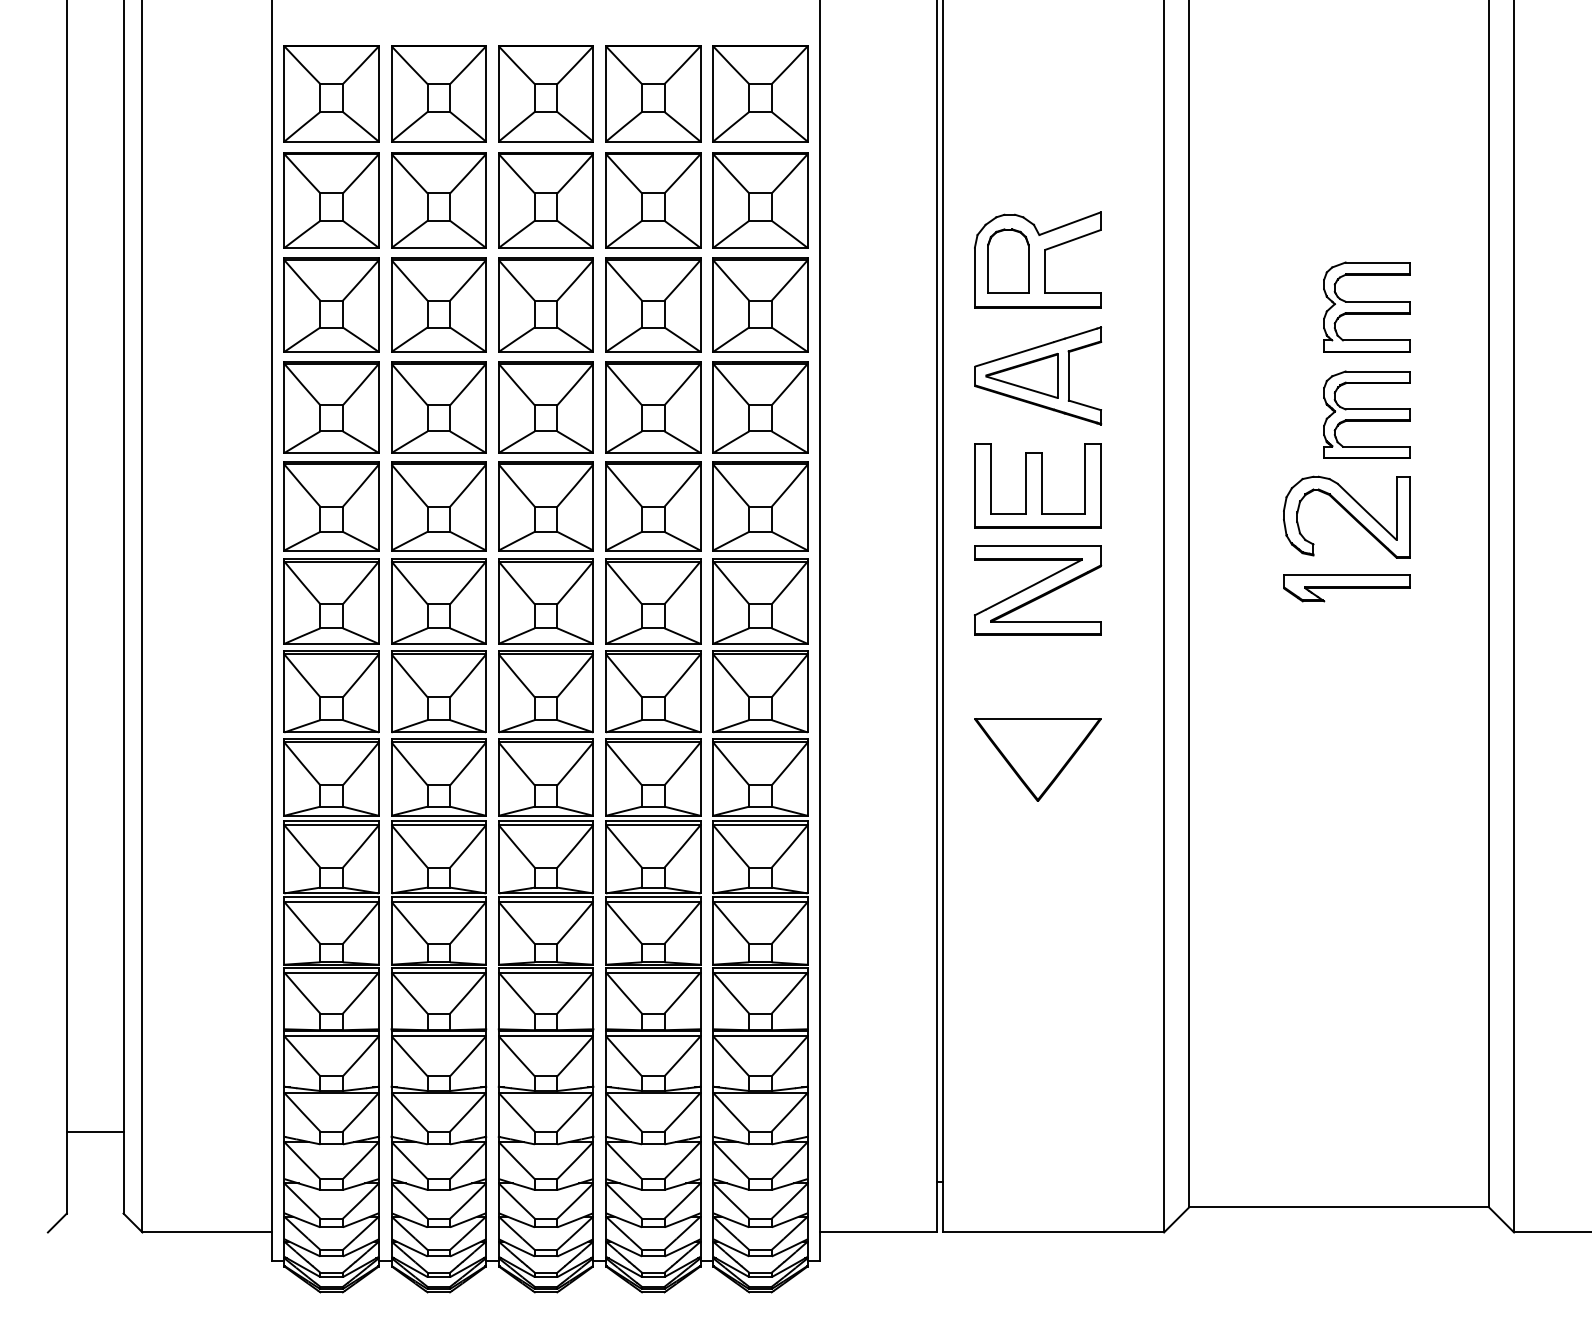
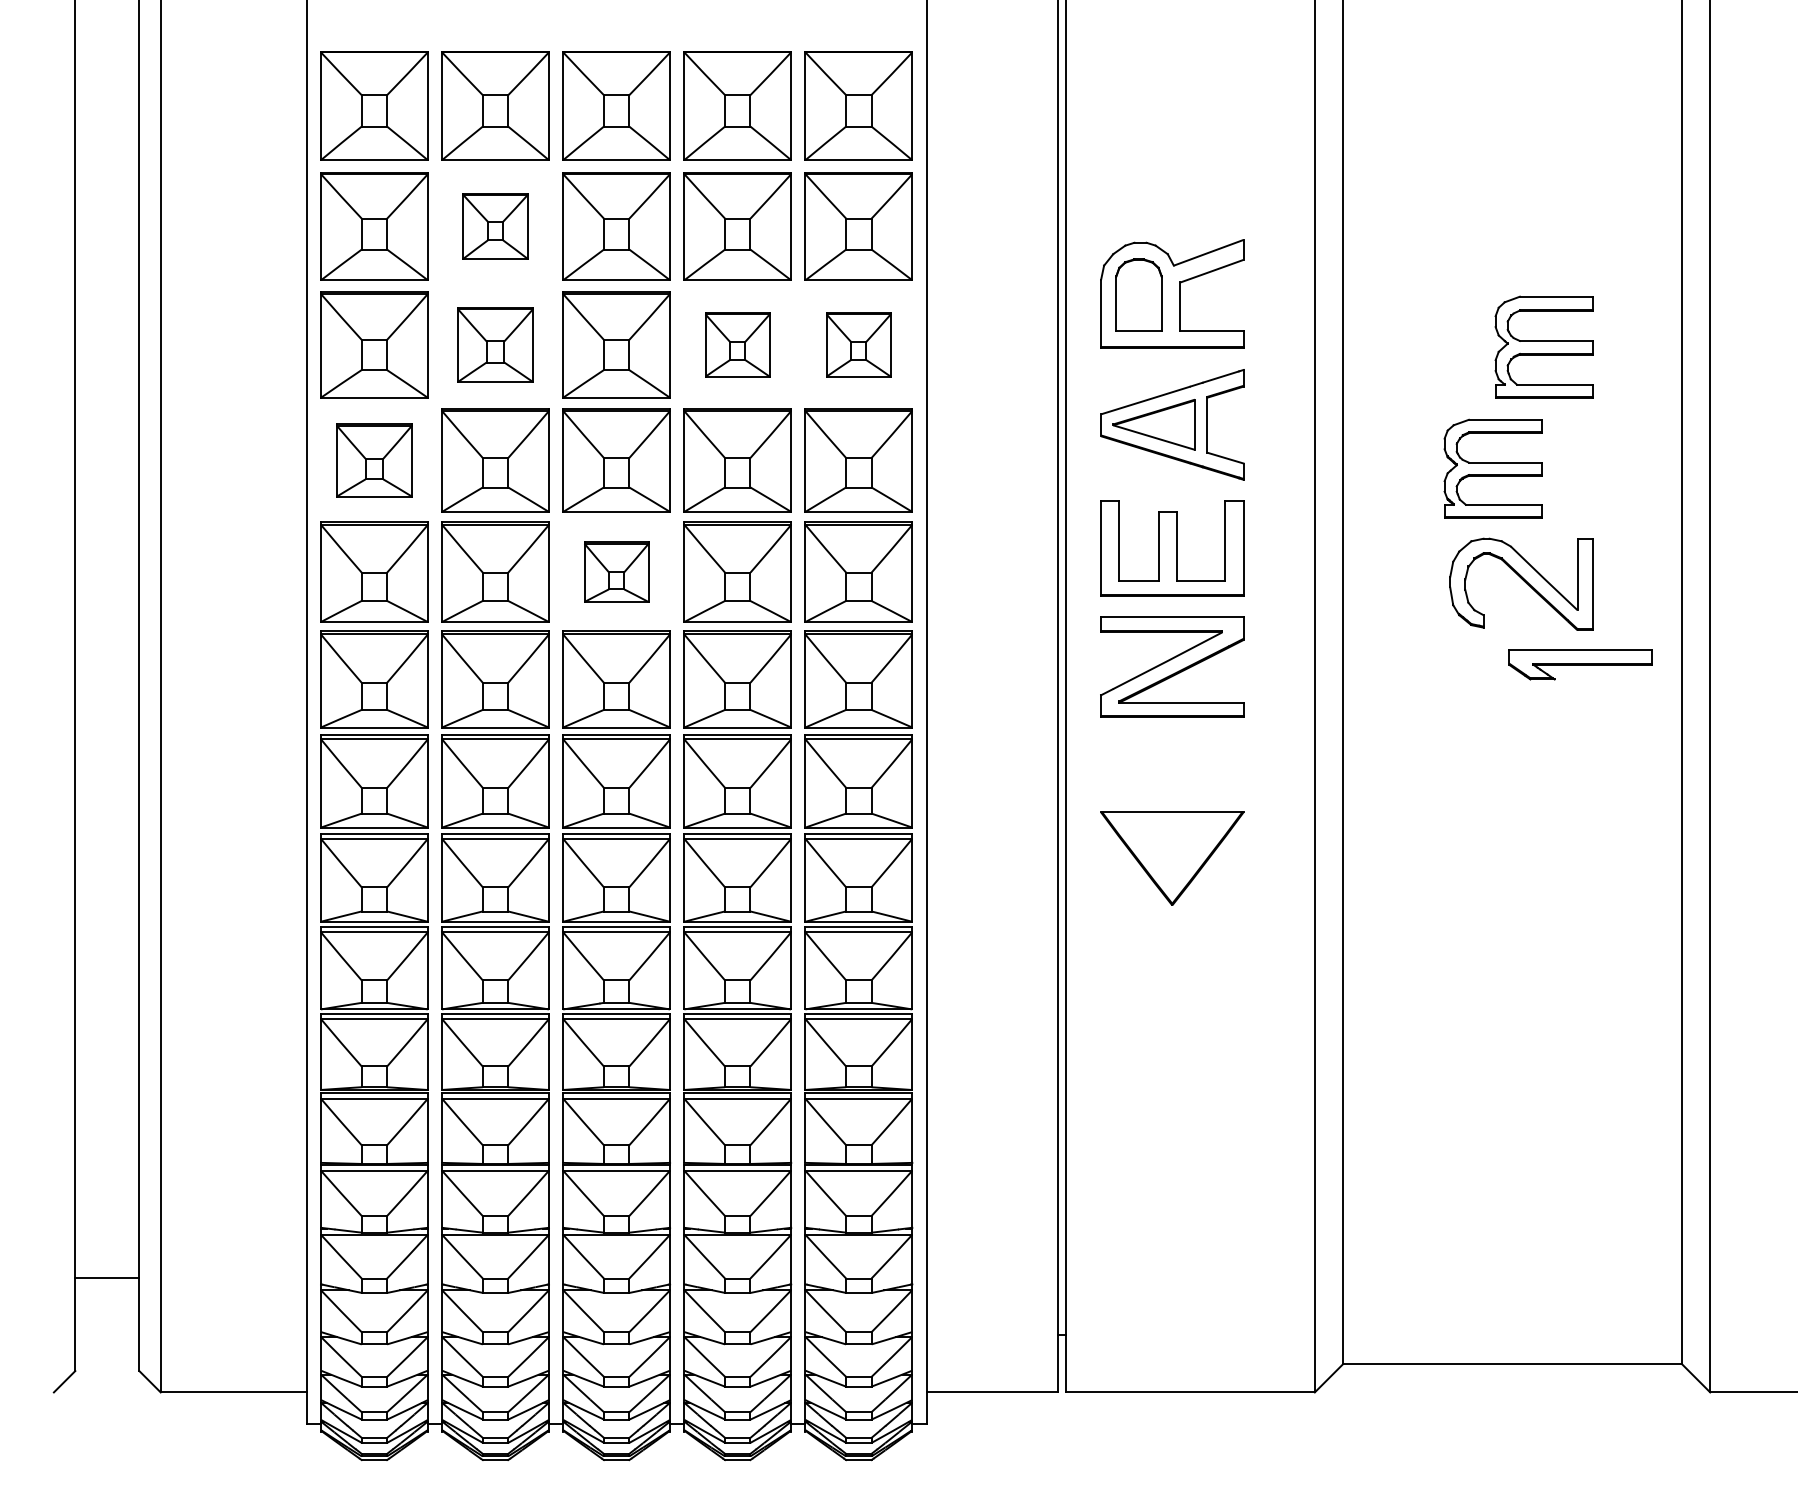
part: (438, 200) -> (495, 226), size x0.6
part: (438, 304) -> (495, 344), size x0.7
part: (653, 304) -> (737, 344), size x0.6
part: (760, 304) -> (858, 344), size x0.6
part: (331, 407) -> (374, 460), size x0.7
part: (1366, 414) -> (1492, 468), moved
part: (545, 505) -> (616, 571), size x0.6
part: (1347, 588) -> (1580, 664), moved

